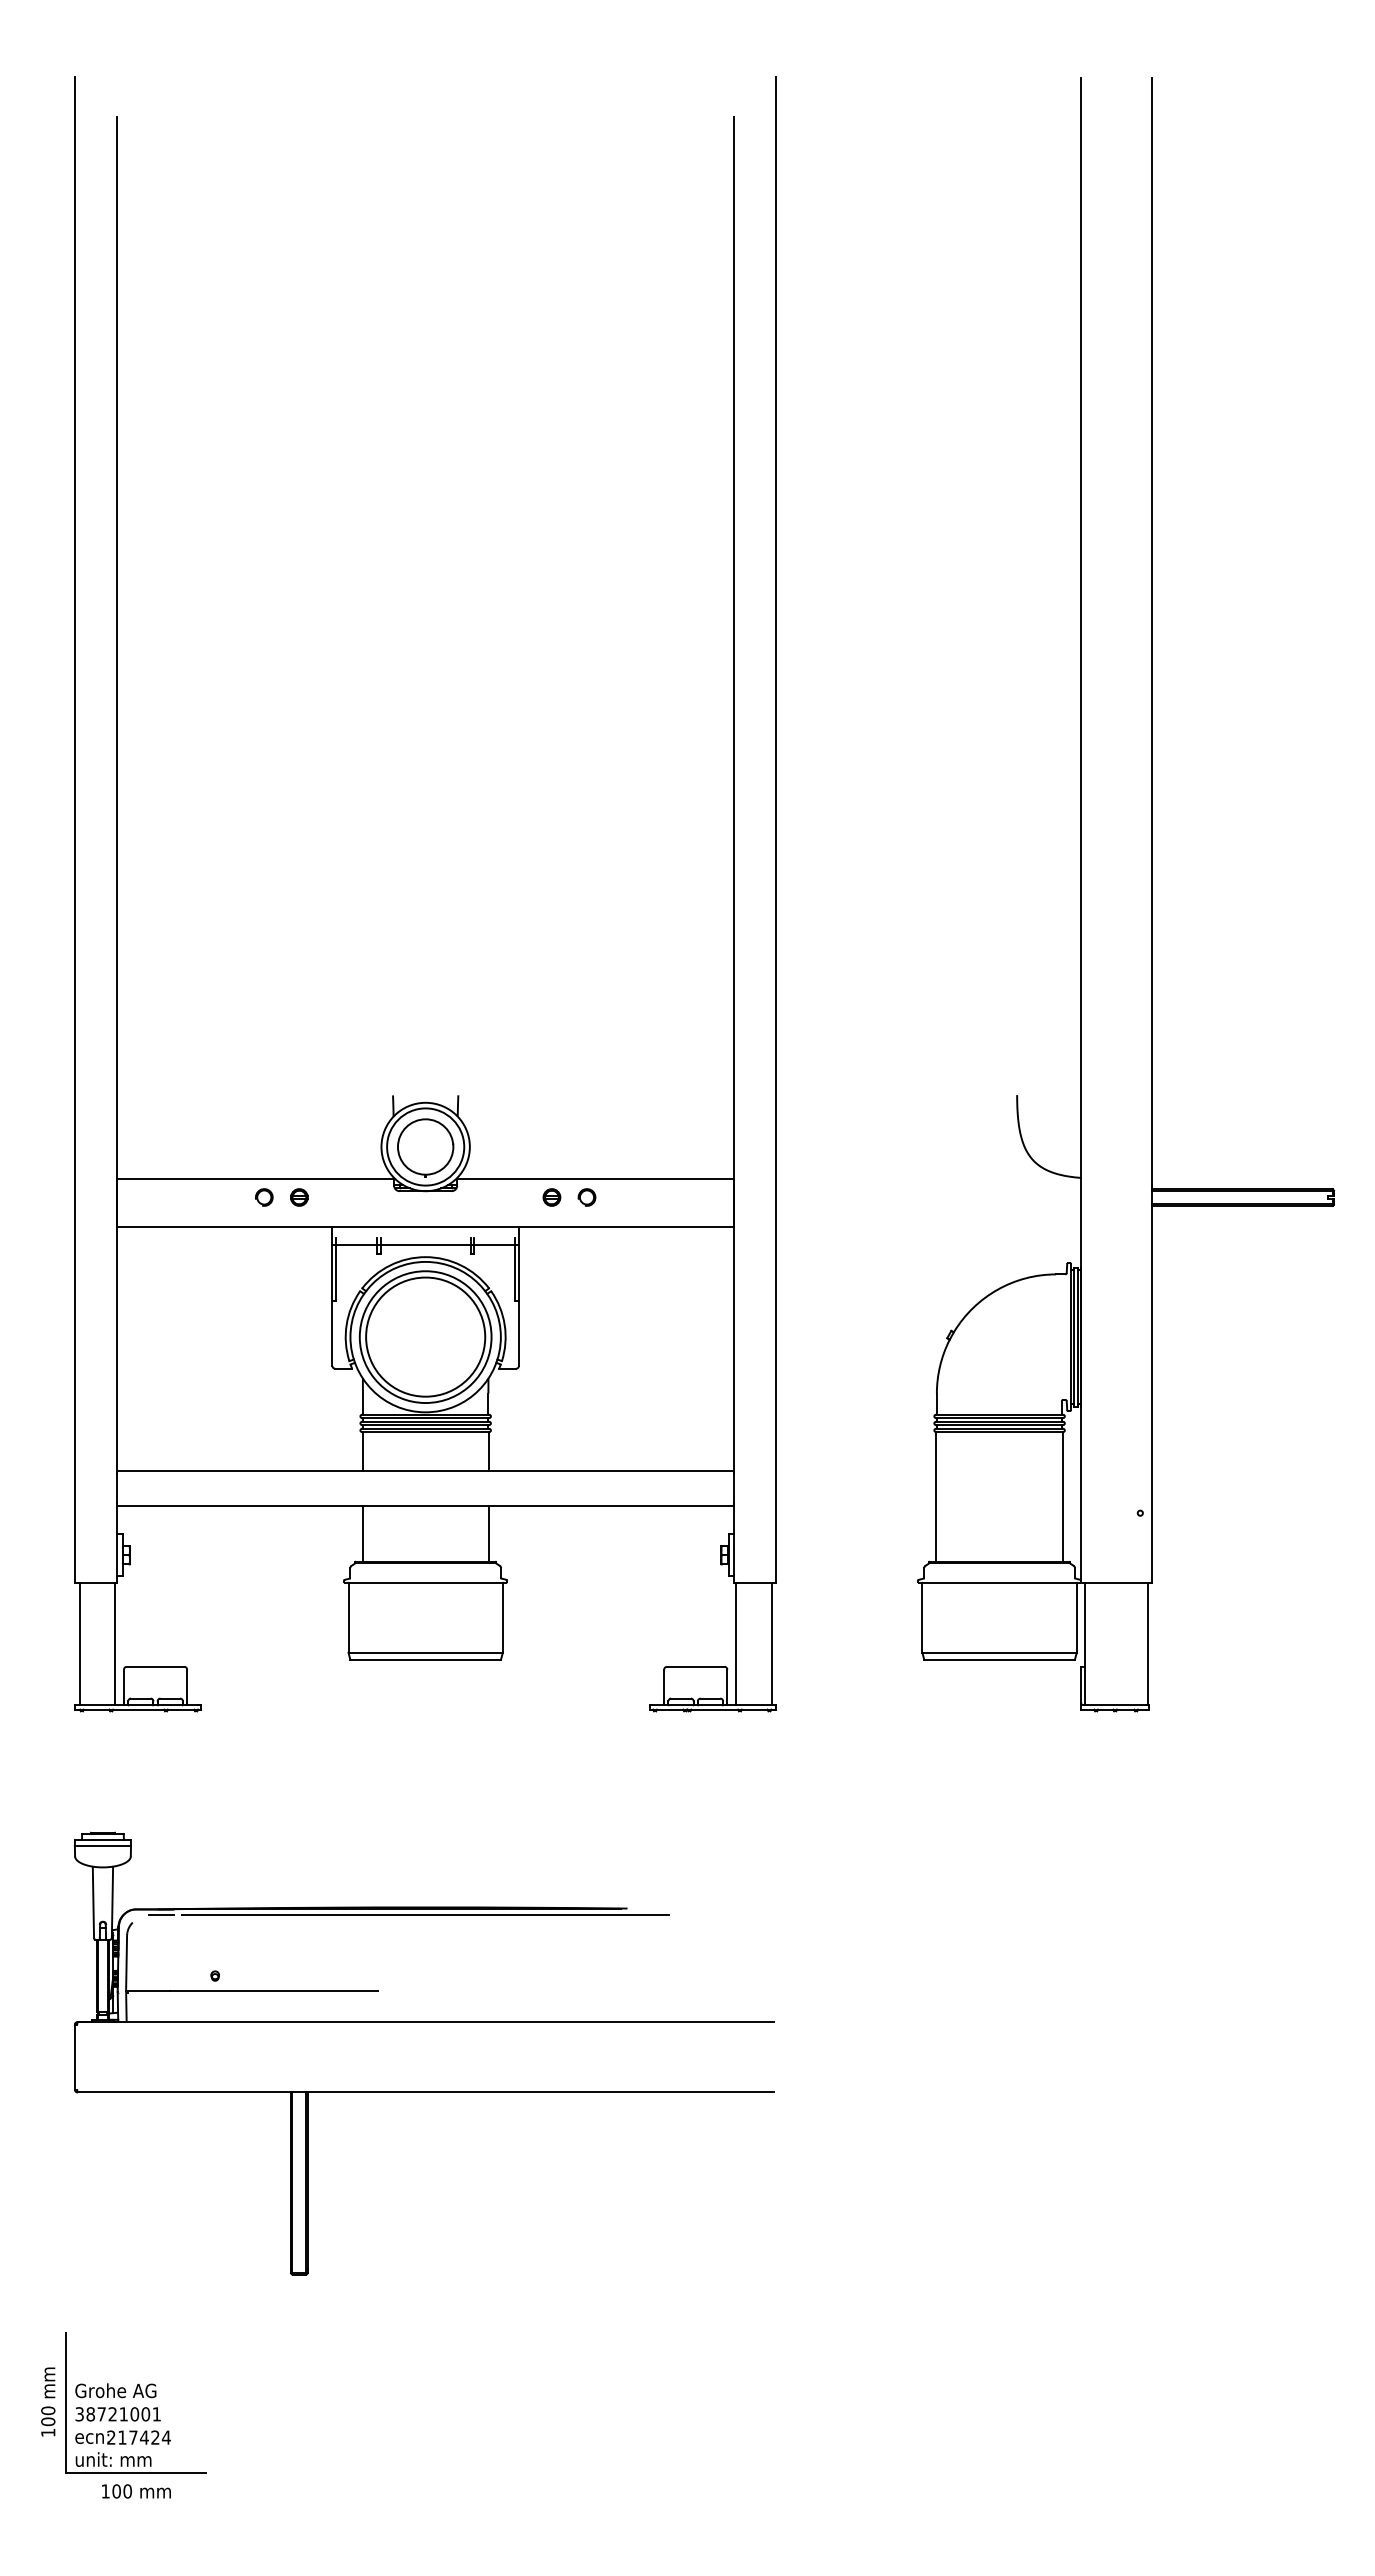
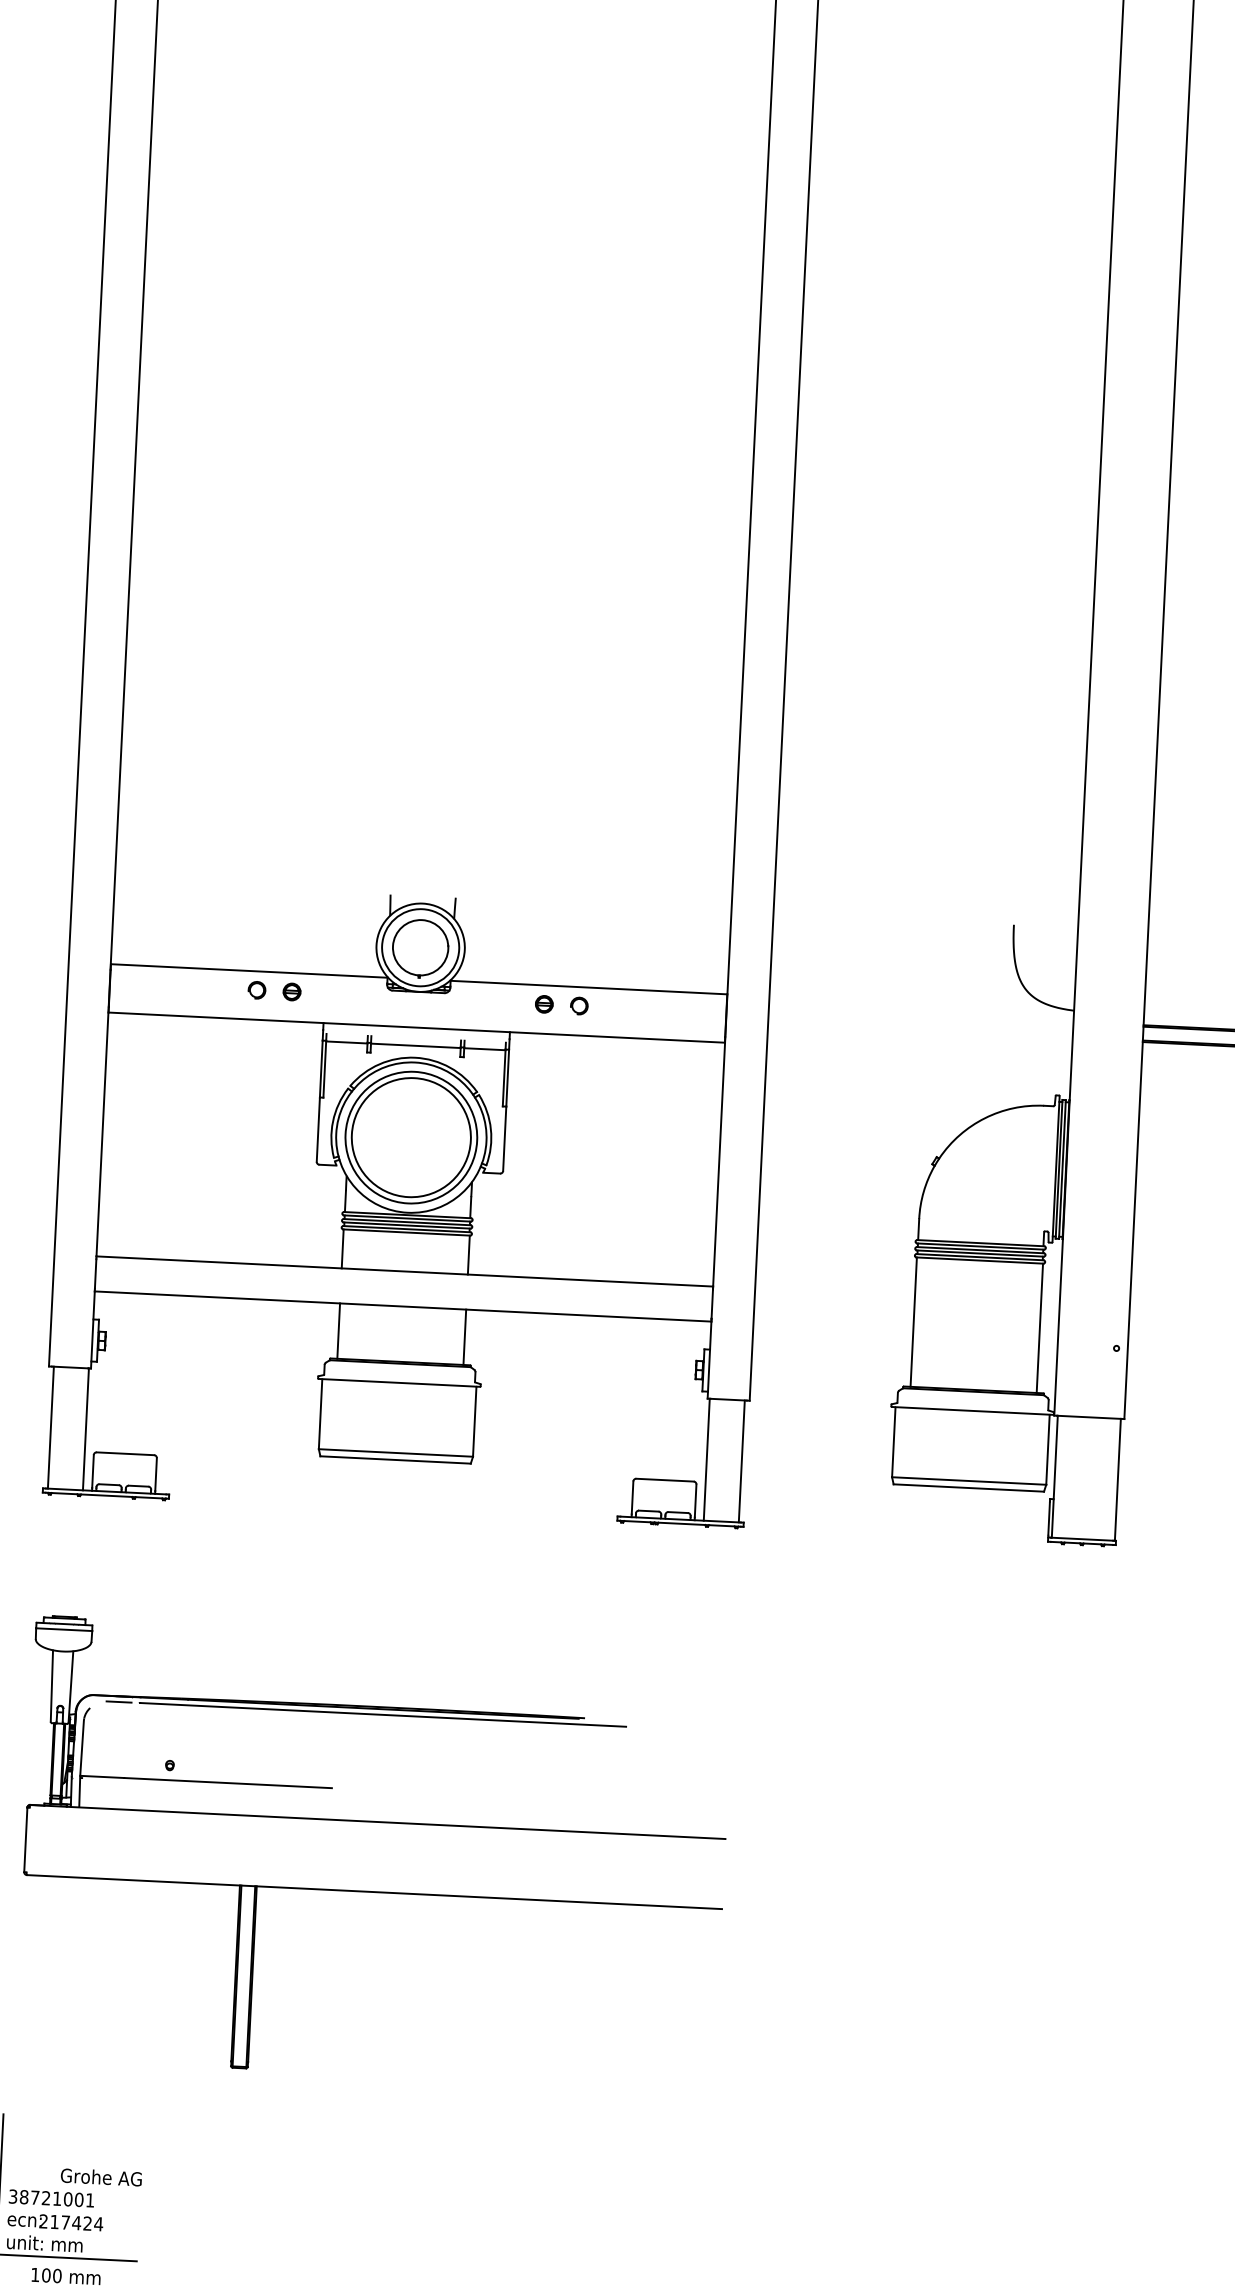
text: (115, 2390) -> (101, 2177), moved

